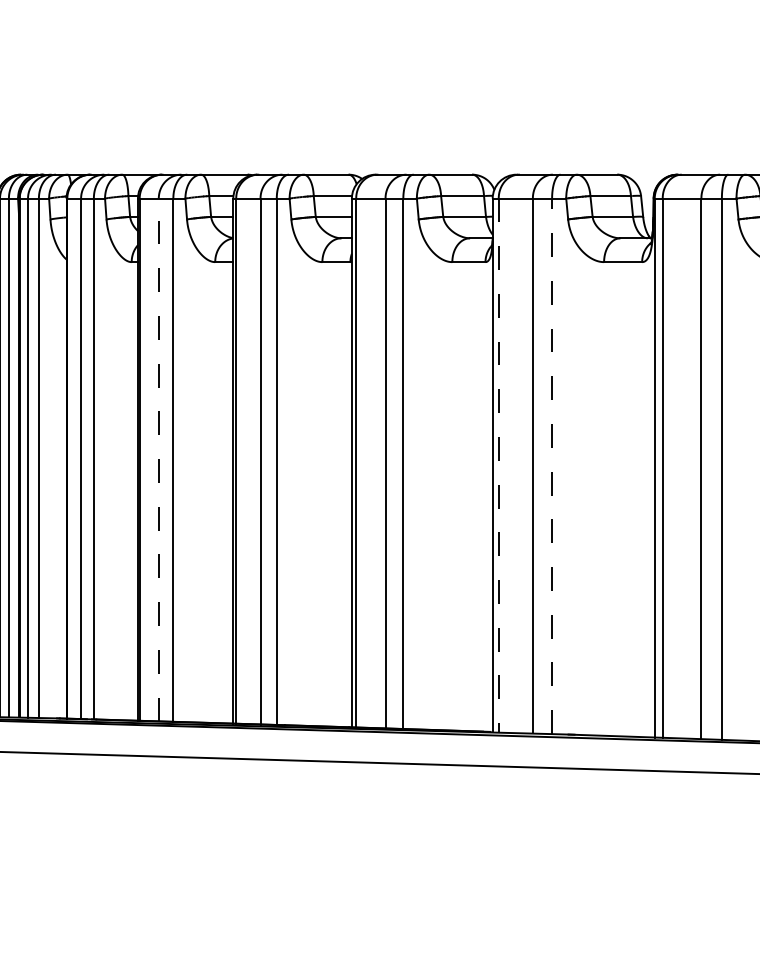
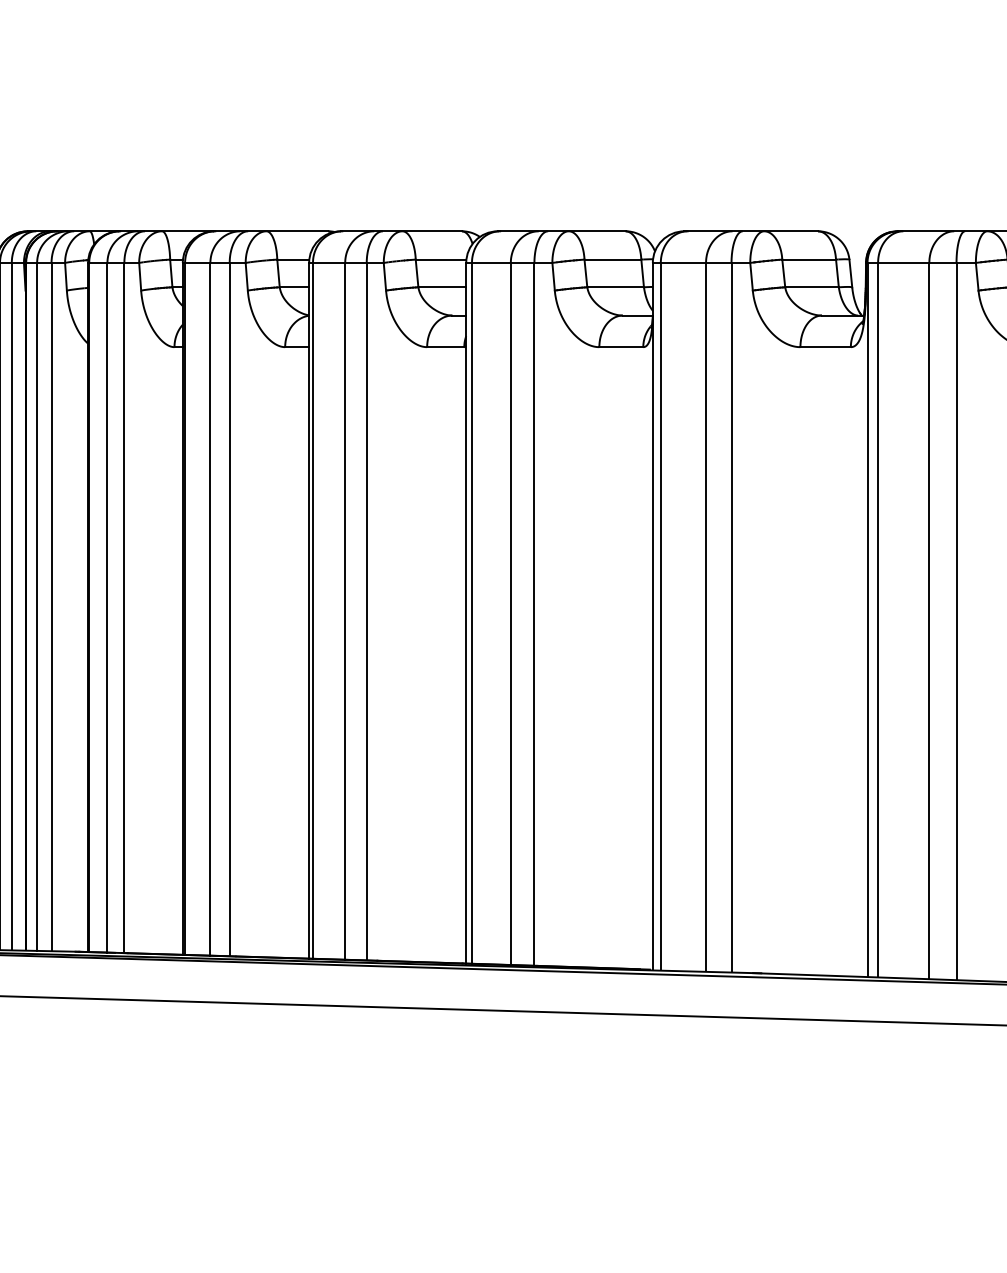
line: (158, 459) -> (210, 608), dashed -> solid
line: (498, 465) -> (660, 616), dashed -> solid
line: (552, 466) -> (732, 617), dashed -> solid

